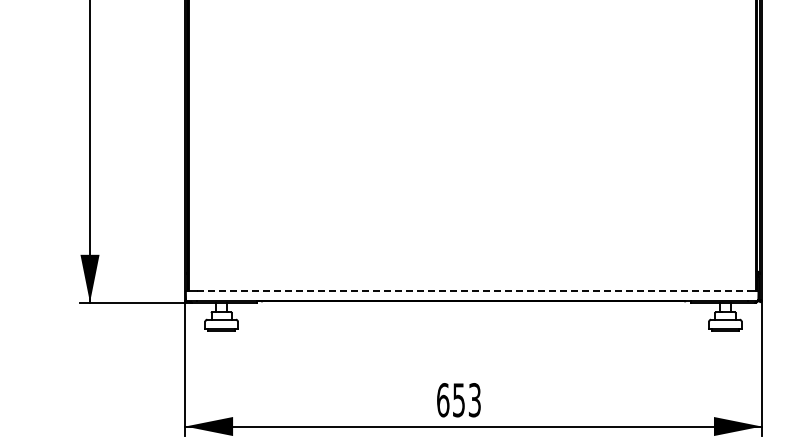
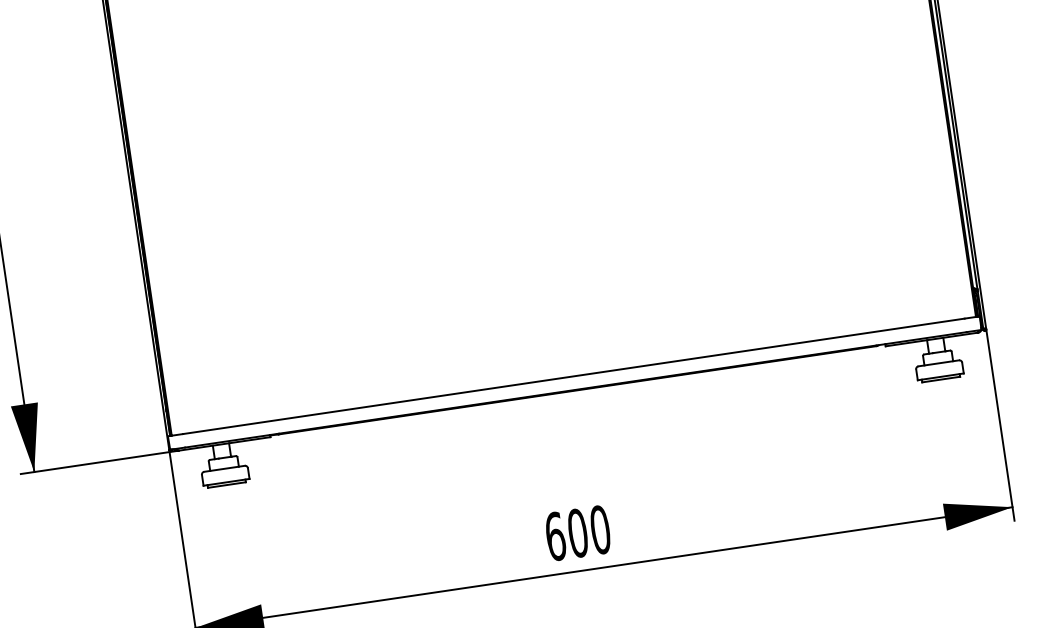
line: (472, 291) -> (574, 376), dashed -> solid
text: (466, 400) -> (588, 532), 653 -> 600

